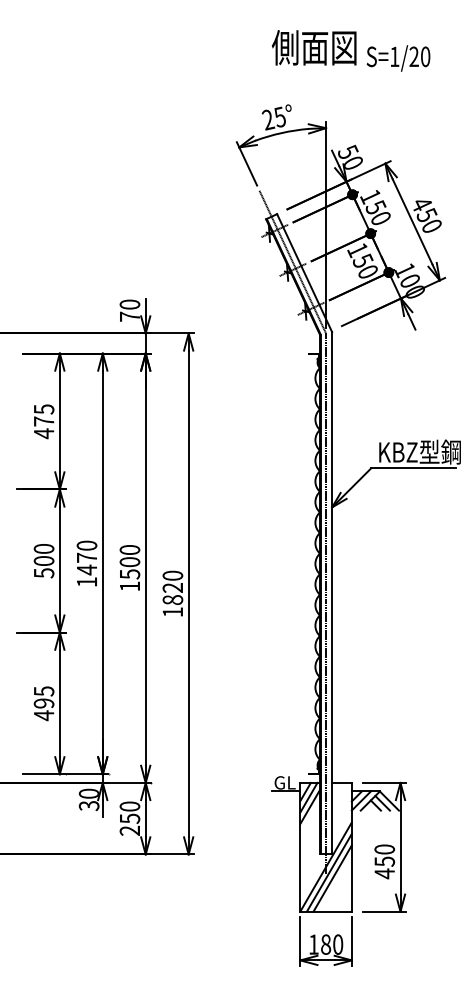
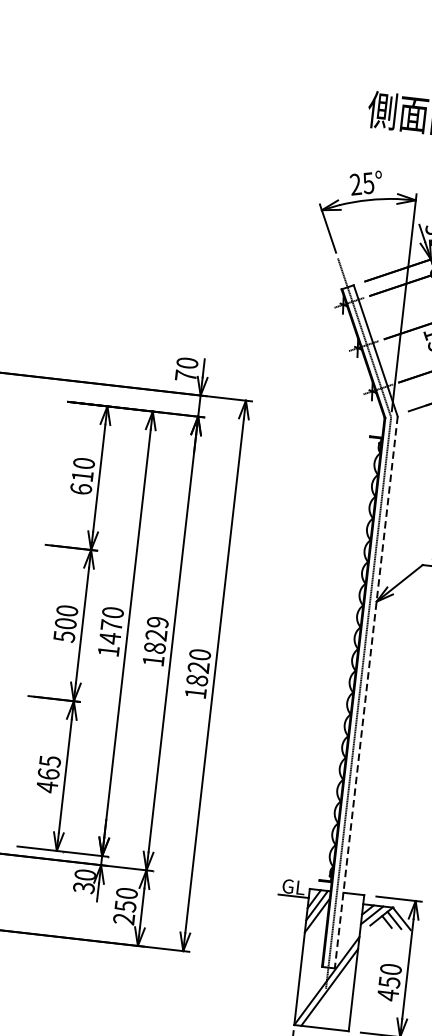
text: (43, 421) -> (82, 476), 475 -> 610
text: (129, 562) -> (155, 635), 1500 -> 1829
line: (332, 593) -> (366, 692), solid -> dashed
text: (43, 703) -> (48, 774), 495 -> 465
line: (332, 878) -> (332, 993), removed

